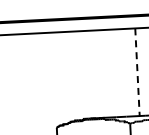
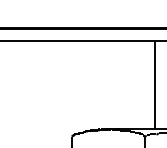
line: (137, 72) -> (155, 85), dashed -> solid

